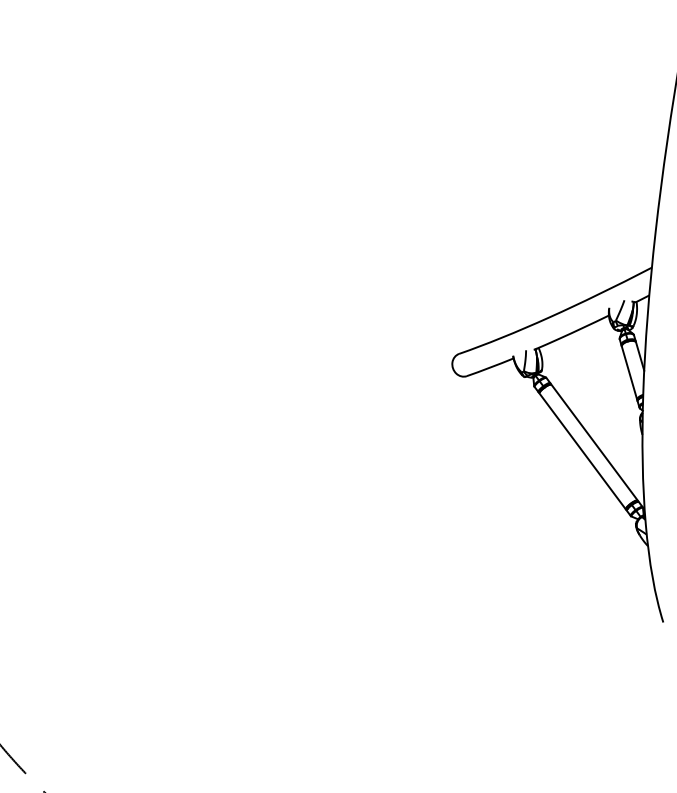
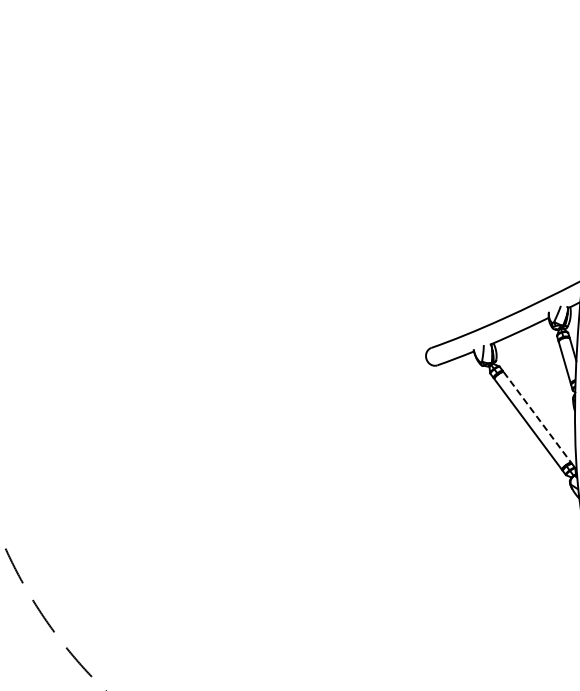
line: (594, 442) -> (537, 417), solid -> dashed

